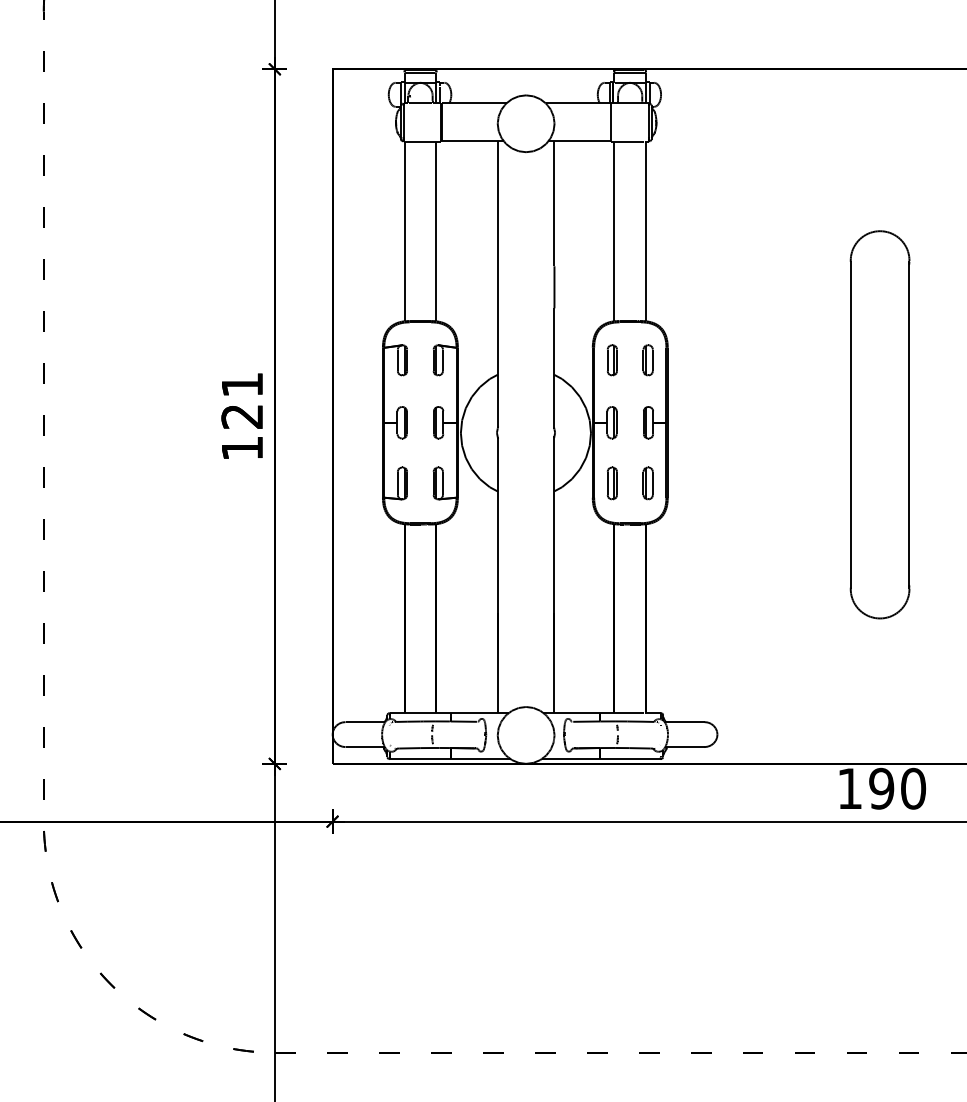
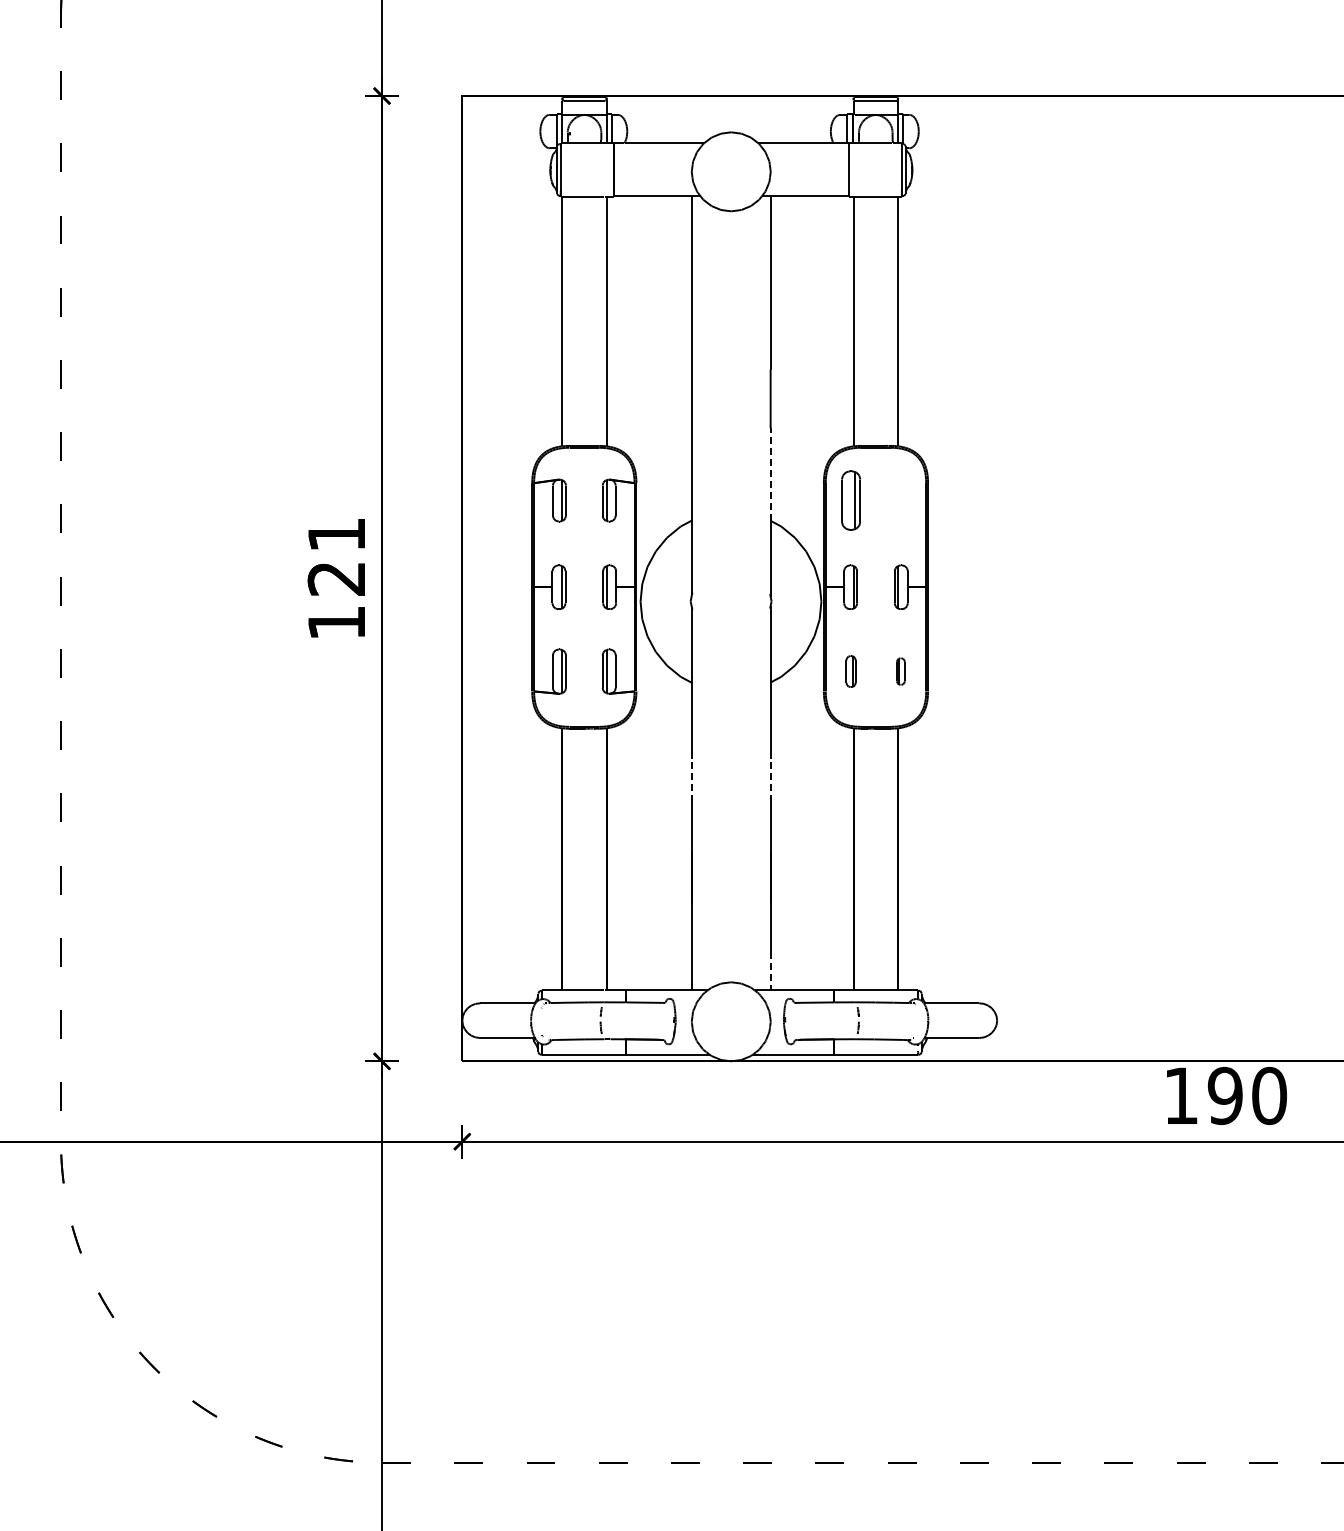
line: (554, 341) -> (770, 474), solid -> dashed
part: (611, 360) -> (850, 500), size x1.4
part: (647, 360) -> (900, 500), removed
part: (879, 425) -> (1222, 590), removed
part: (611, 483) -> (850, 671), size x0.7
part: (647, 483) -> (900, 671), size x0.6
line: (497, 561) -> (691, 779), solid -> dashed
line: (554, 561) -> (770, 779), solid -> dashed
line: (554, 699) -> (770, 971), solid -> dashed

